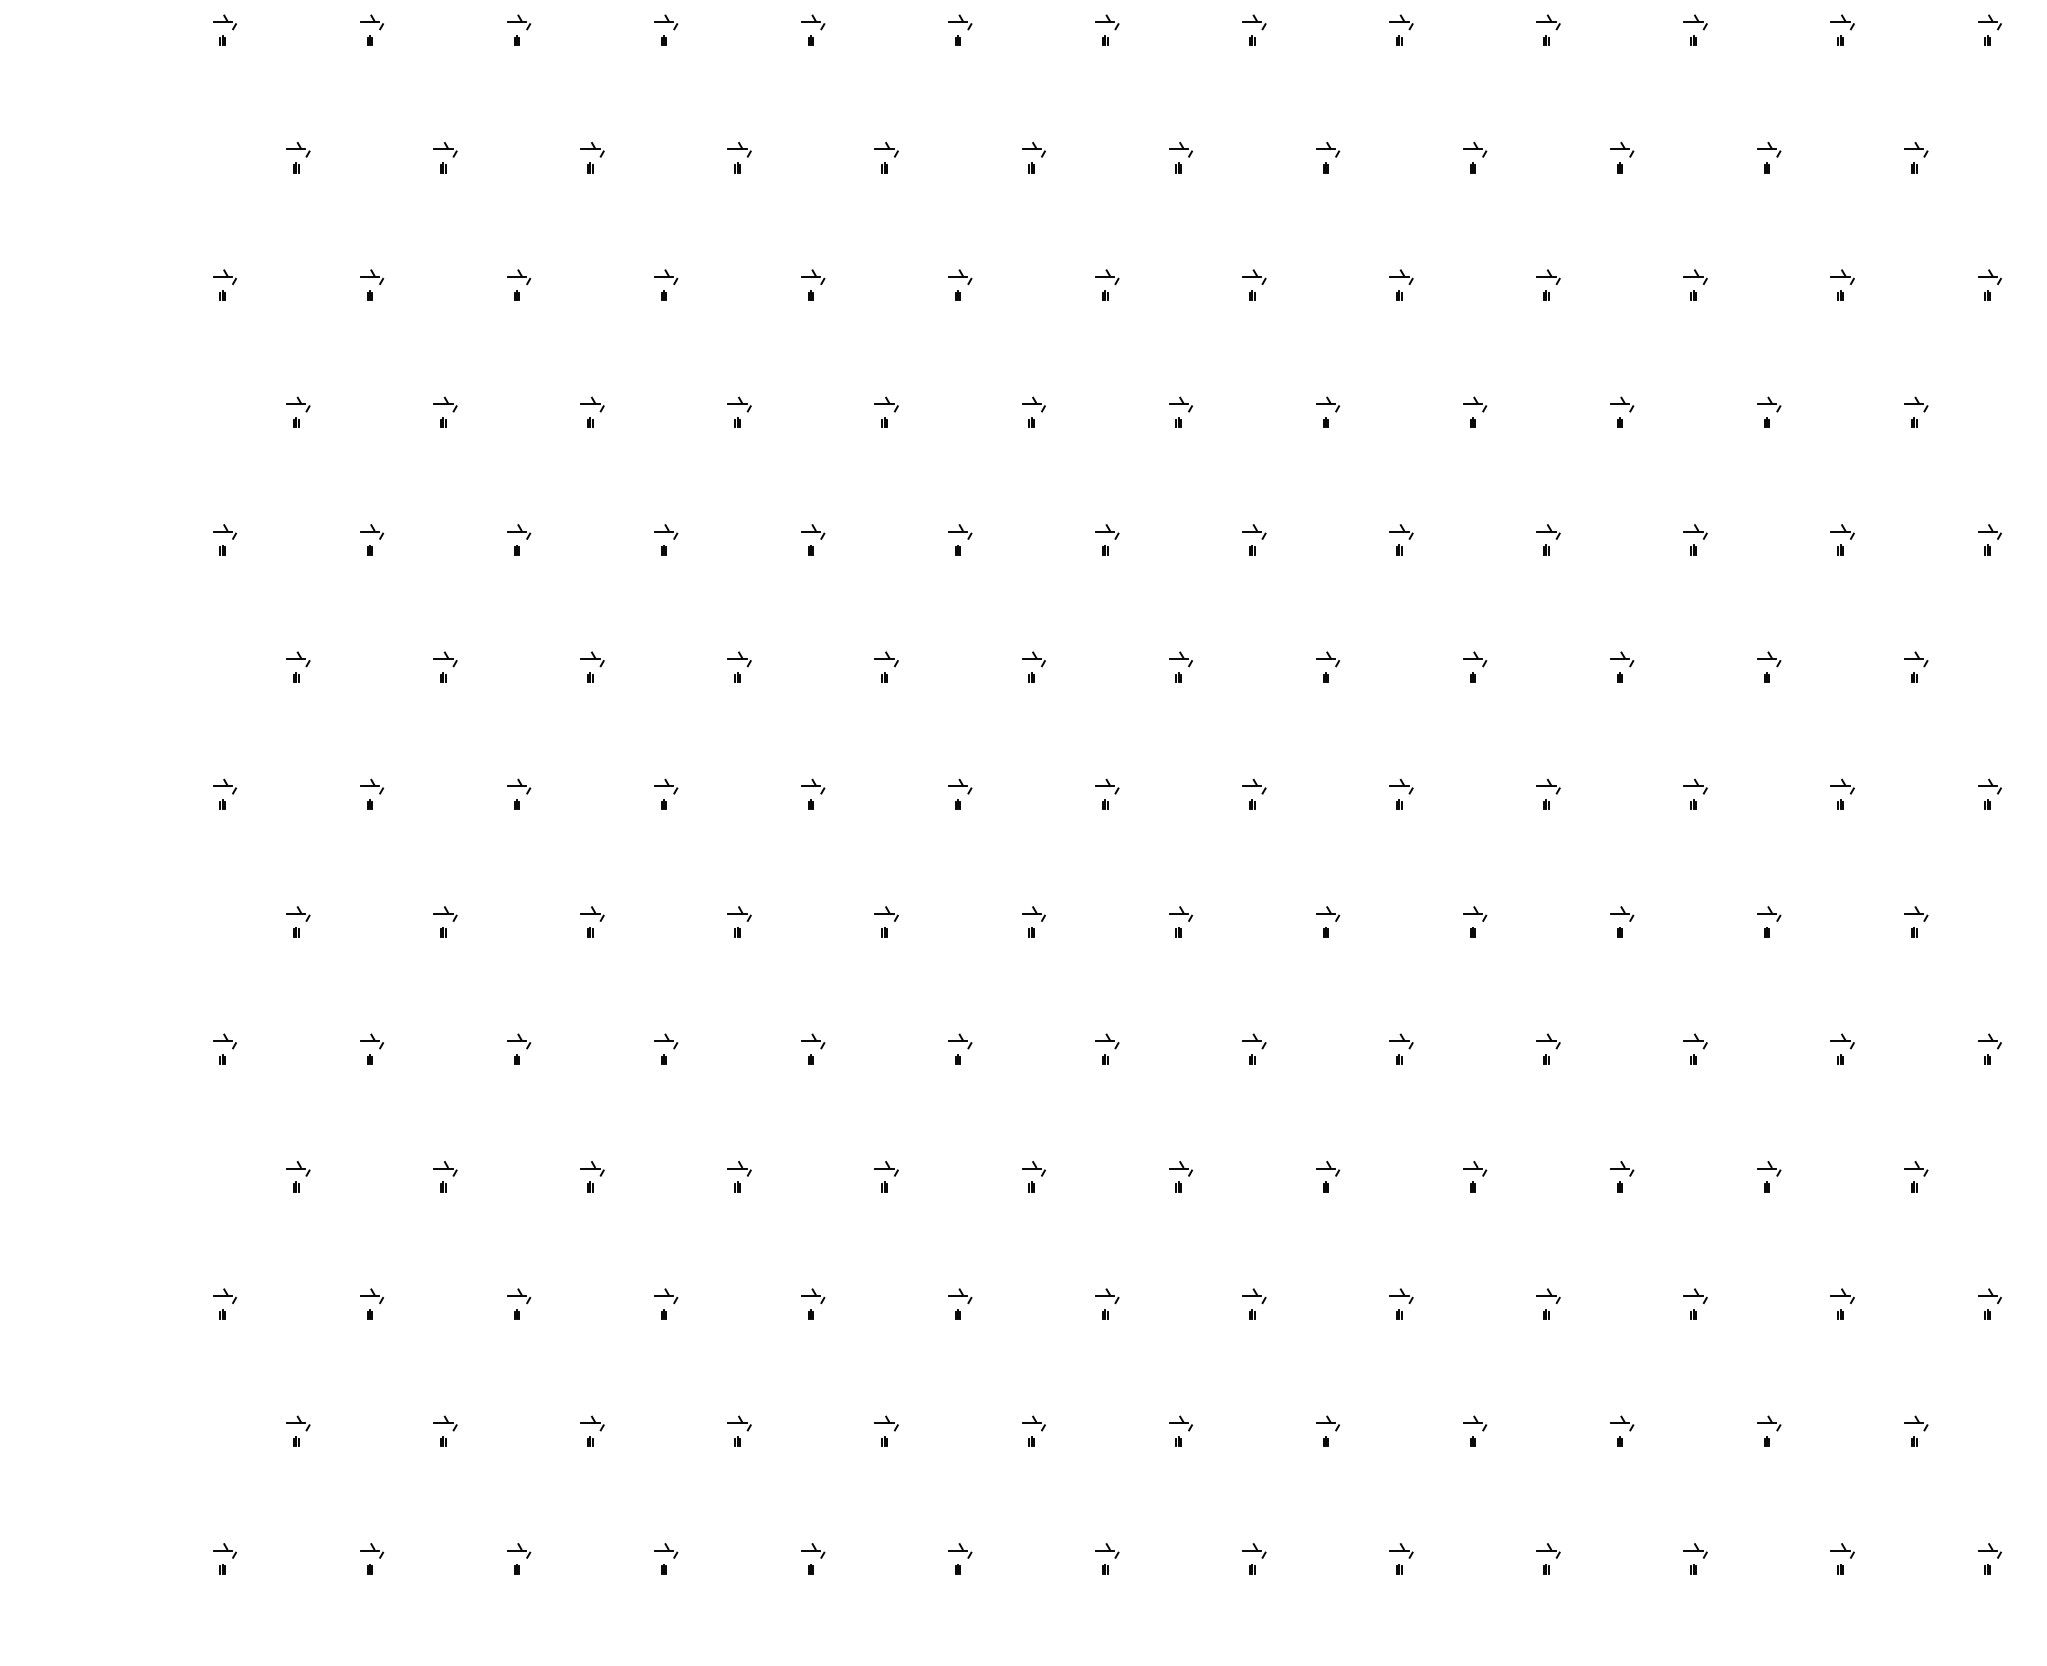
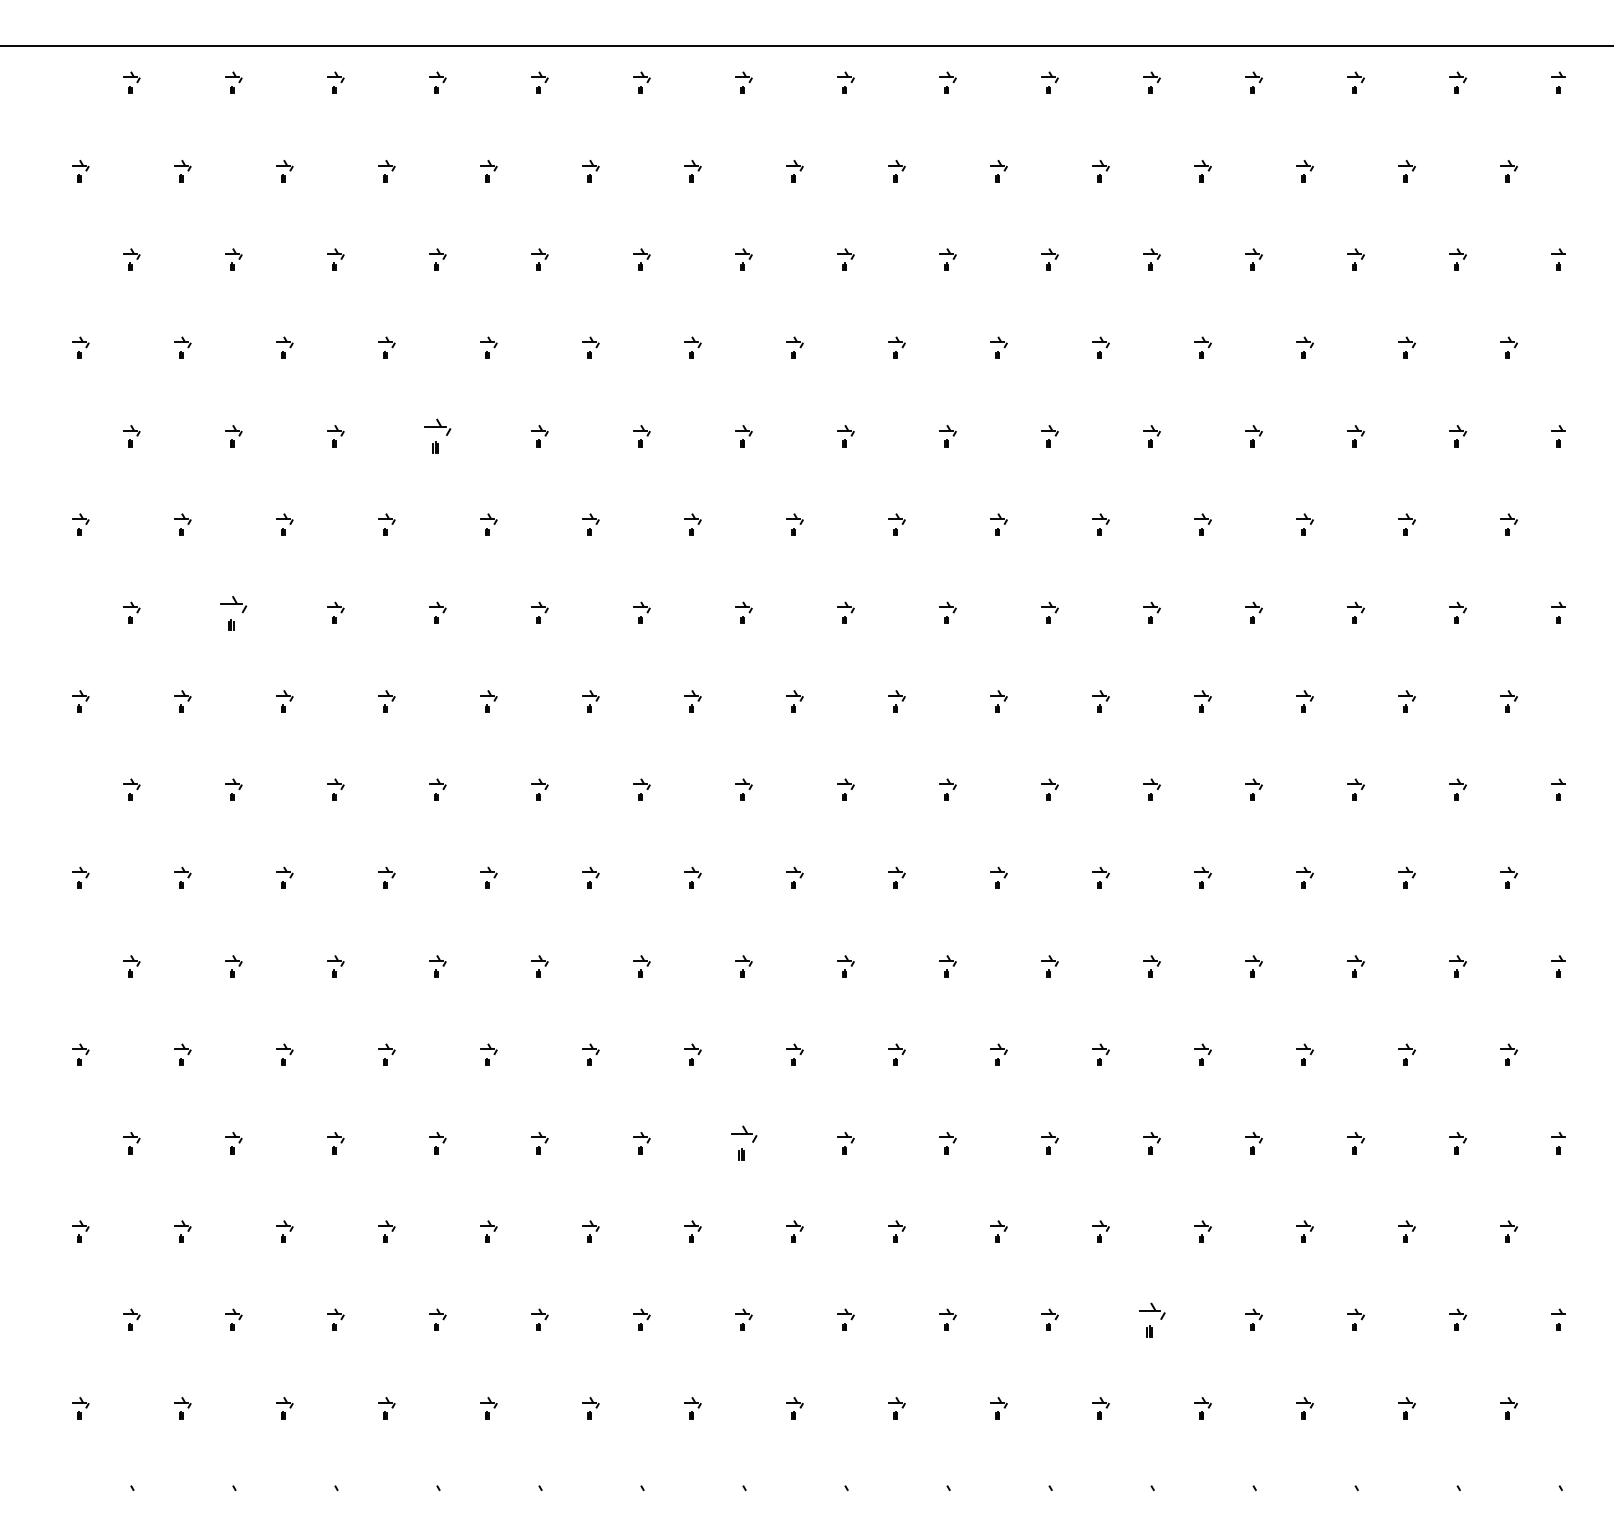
part: (739, 158) -> (437, 436), size x1.6
part: (444, 411) -> (233, 612), size x1.6
part: (1180, 1177) -> (743, 1143), size x1.6
part: (1768, 1430) -> (1151, 1319), size x1.6

